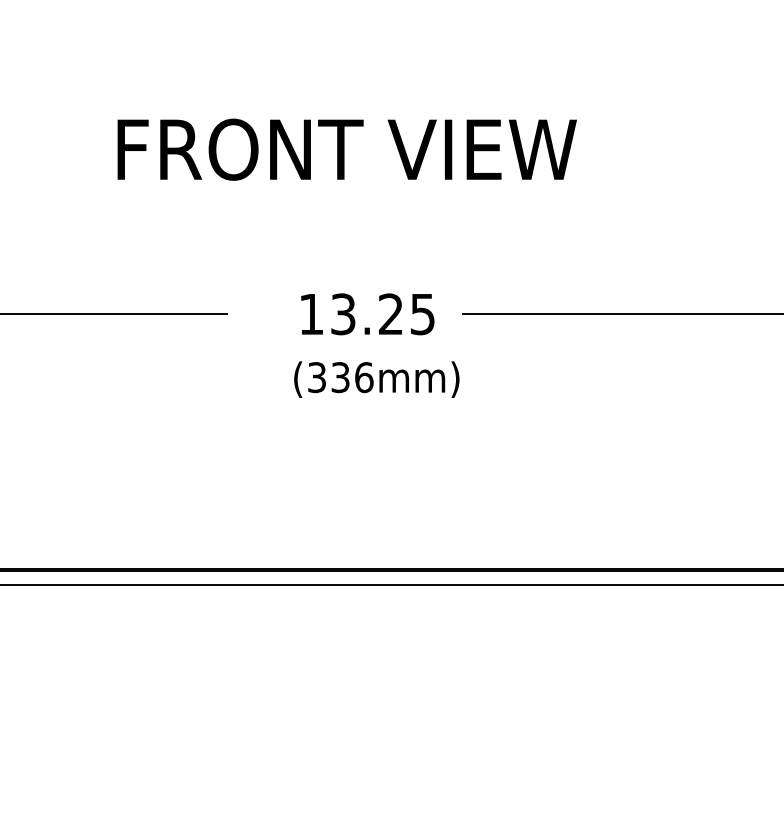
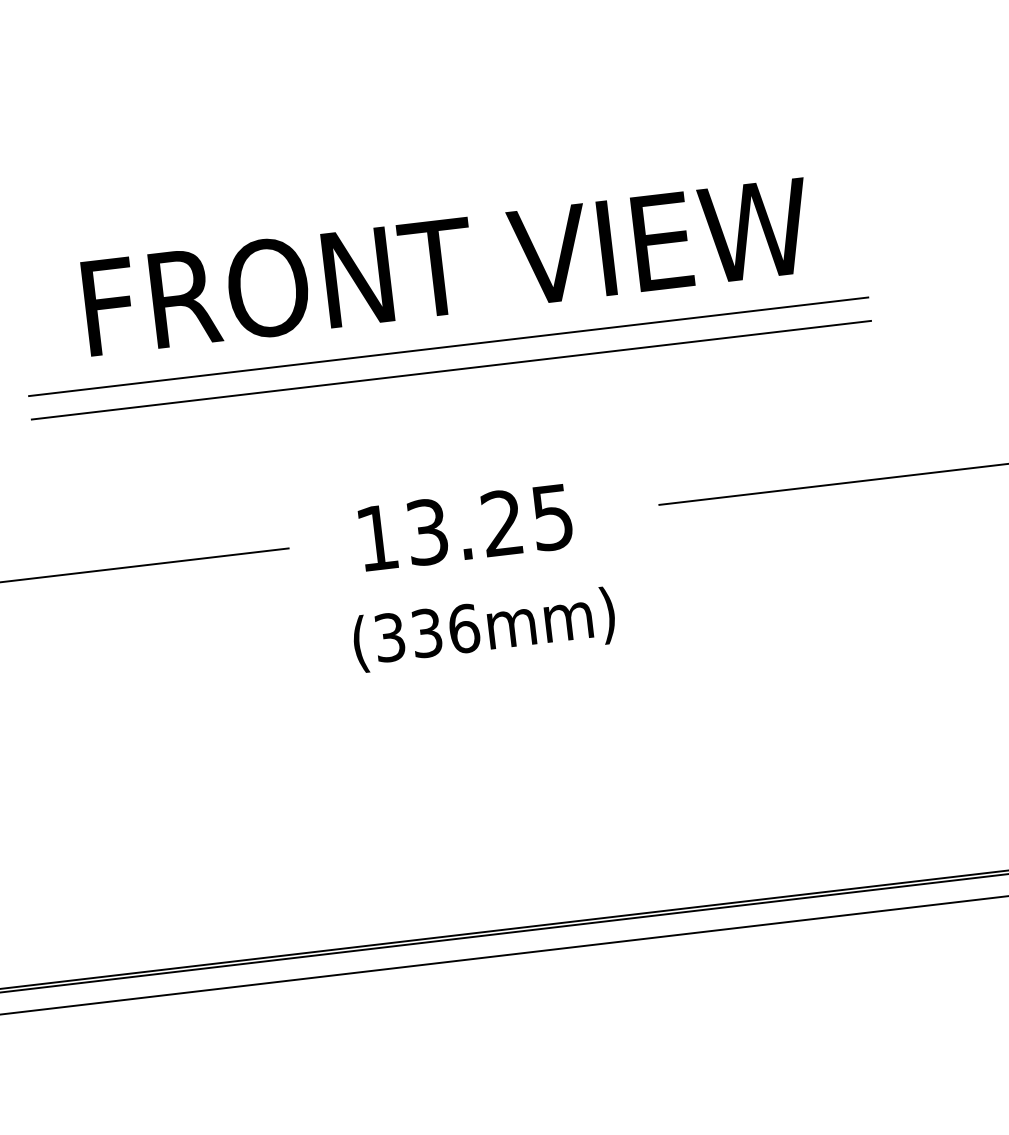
line: (341, 199) -> (447, 346), added
line: (341, 214) -> (450, 370), added
text: (367, 314) -> (465, 527), moved
text: (376, 379) -> (483, 629), moved

